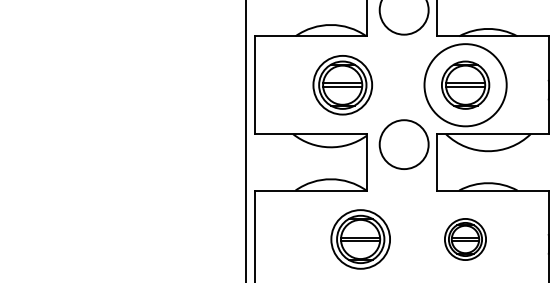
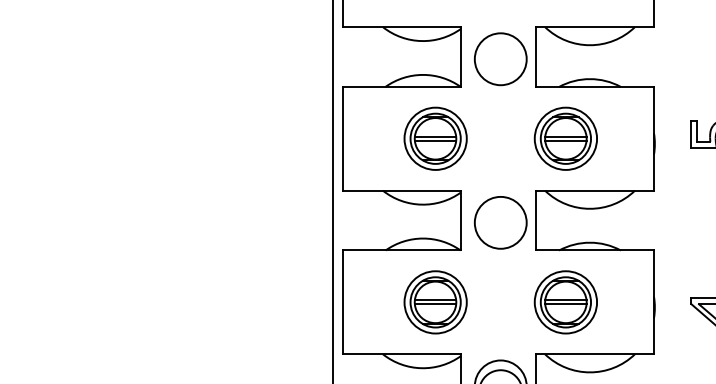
circle: (465, 84) -> (565, 138), size x0.71
circle: (403, 144) -> (500, 222), moved
part: (360, 239) -> (435, 302), moved
part: (465, 239) -> (565, 302), size x1.43

